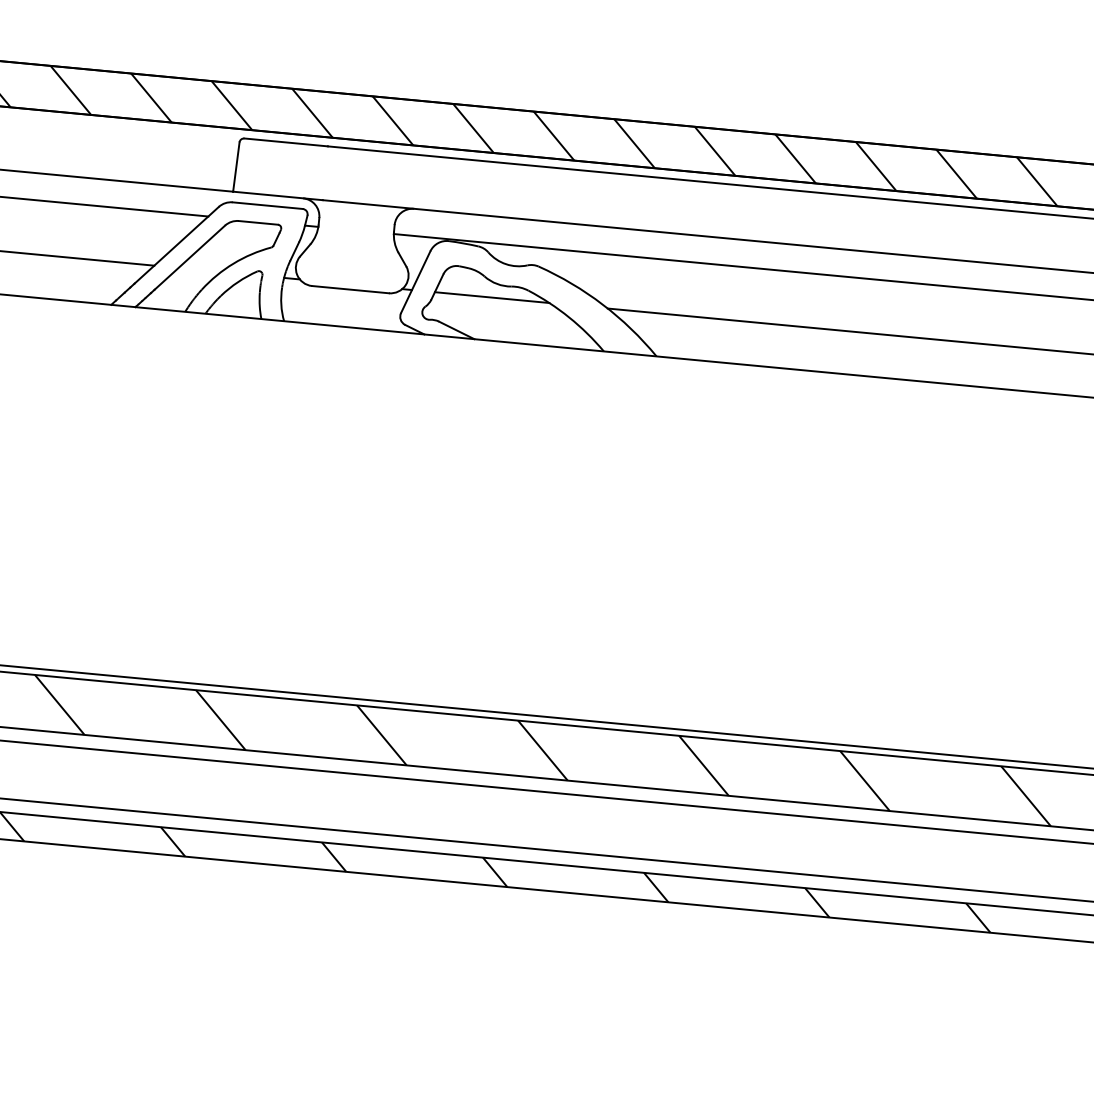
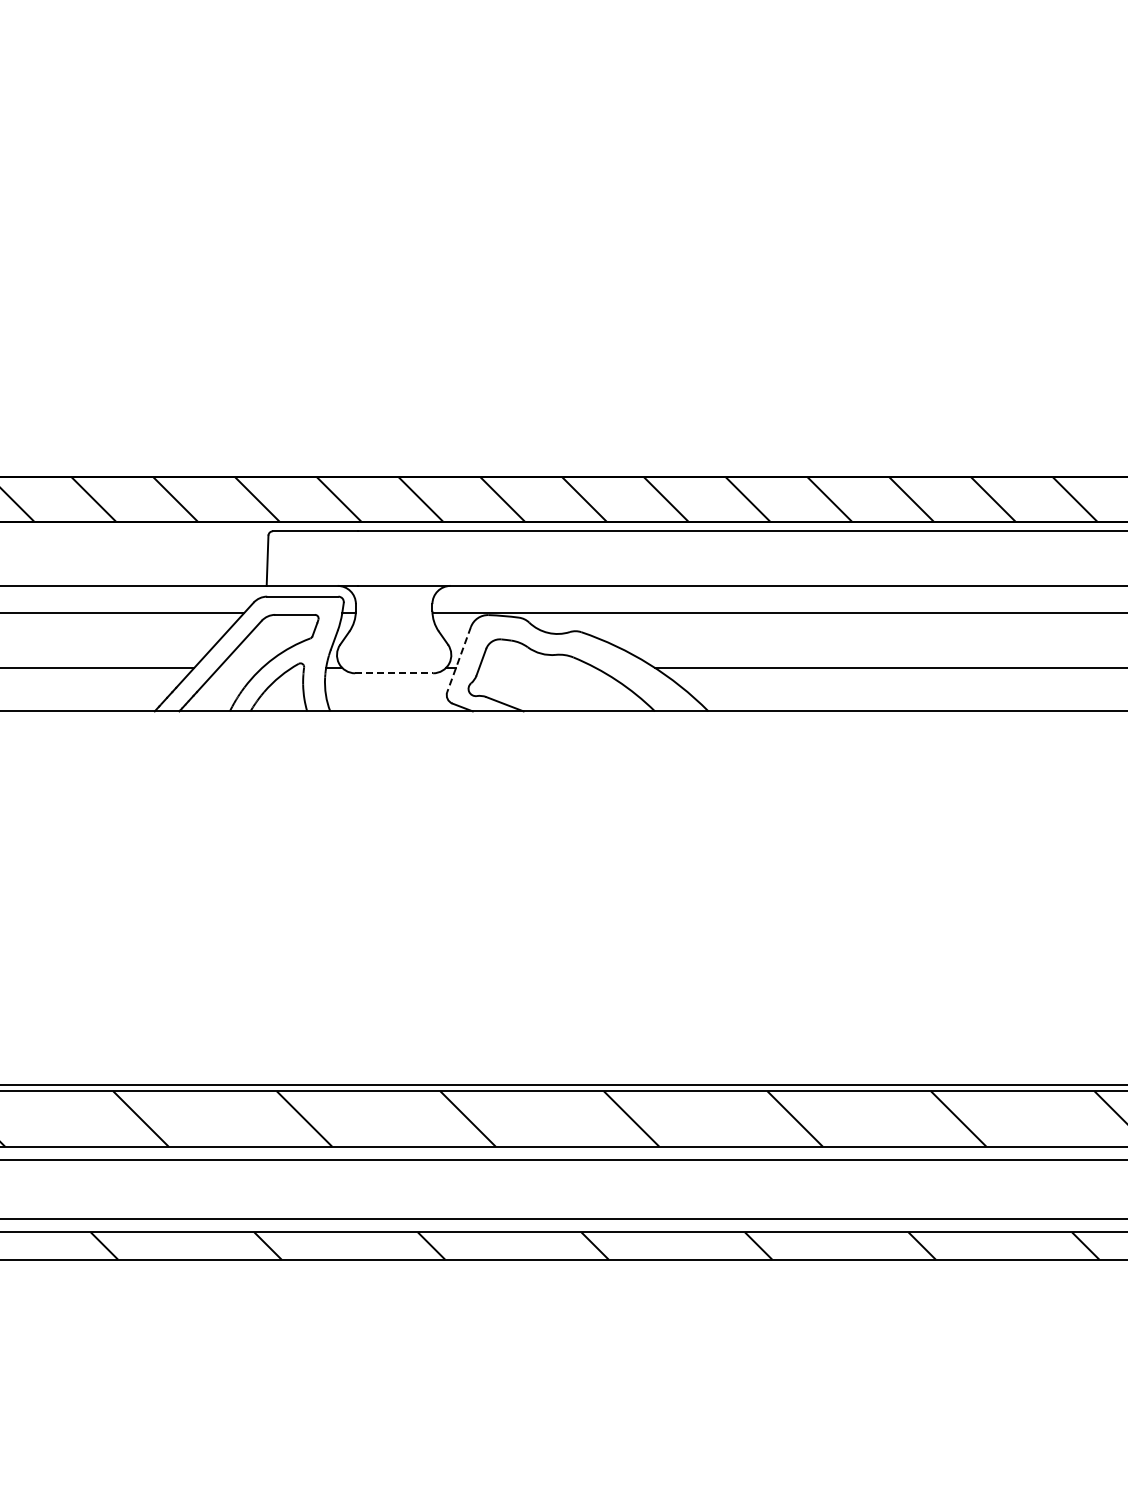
line: (416, 282) -> (459, 659), solid -> dashed
line: (350, 289) -> (394, 673), solid -> dashed
line: (492, 297) -> (537, 667), removed

